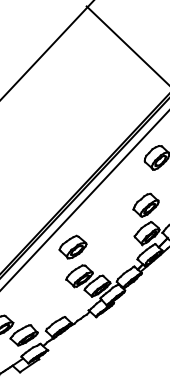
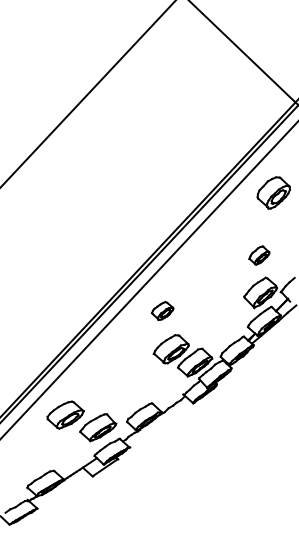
part: (146, 205) -> (259, 255), size x0.6
part: (72, 246) -> (162, 310), size x0.6

